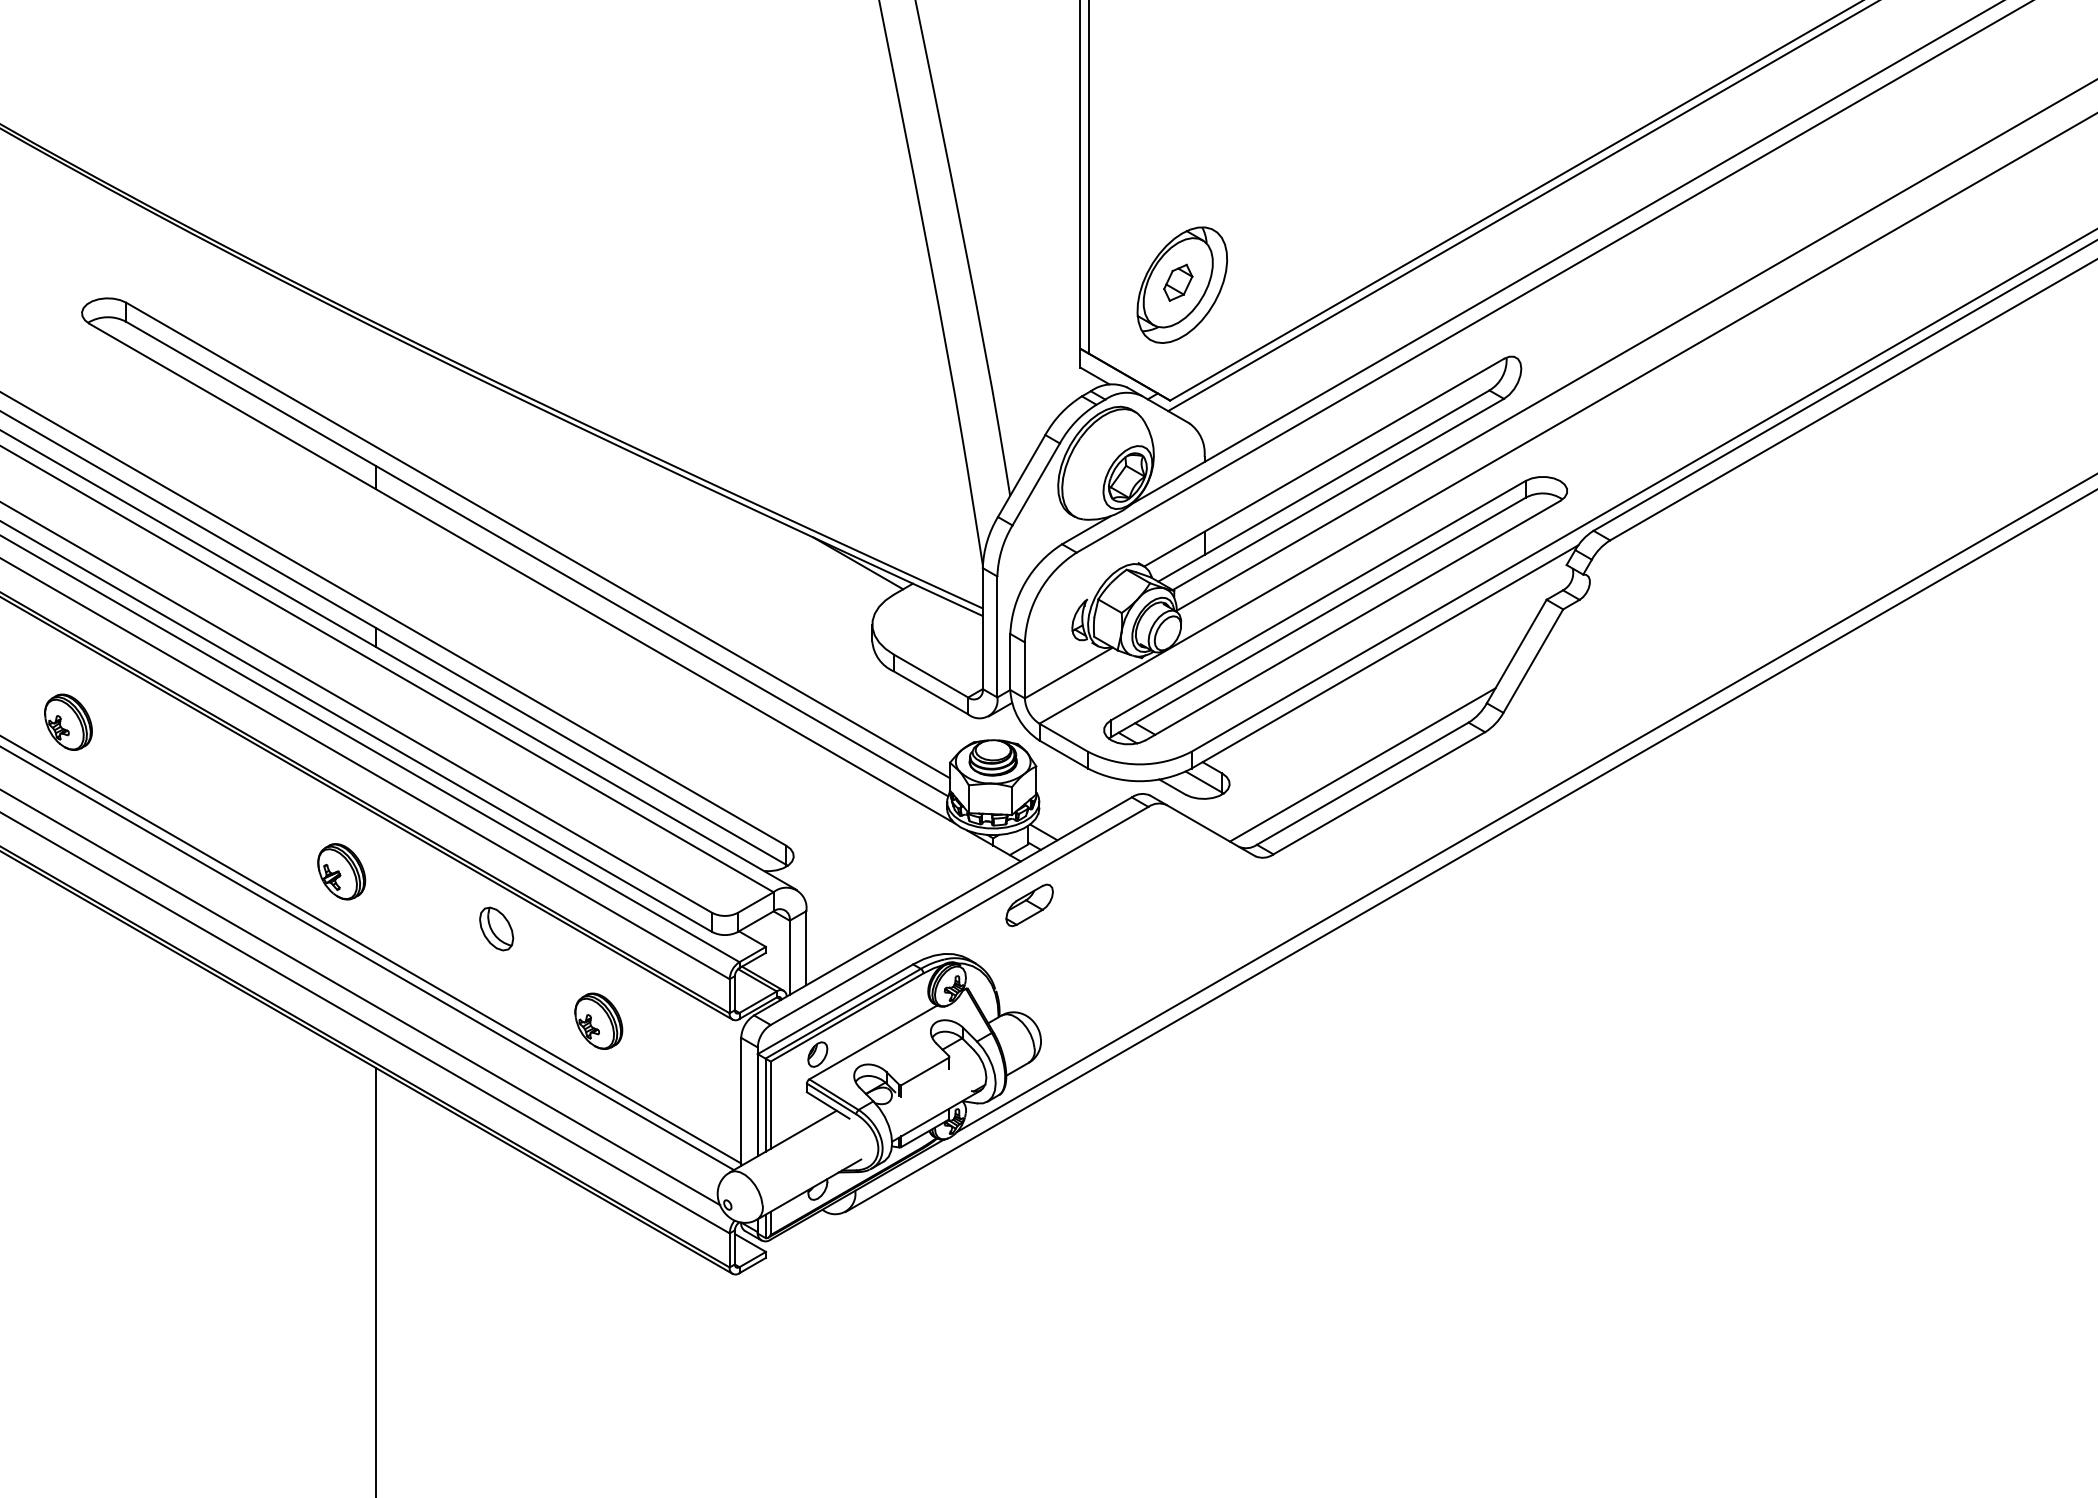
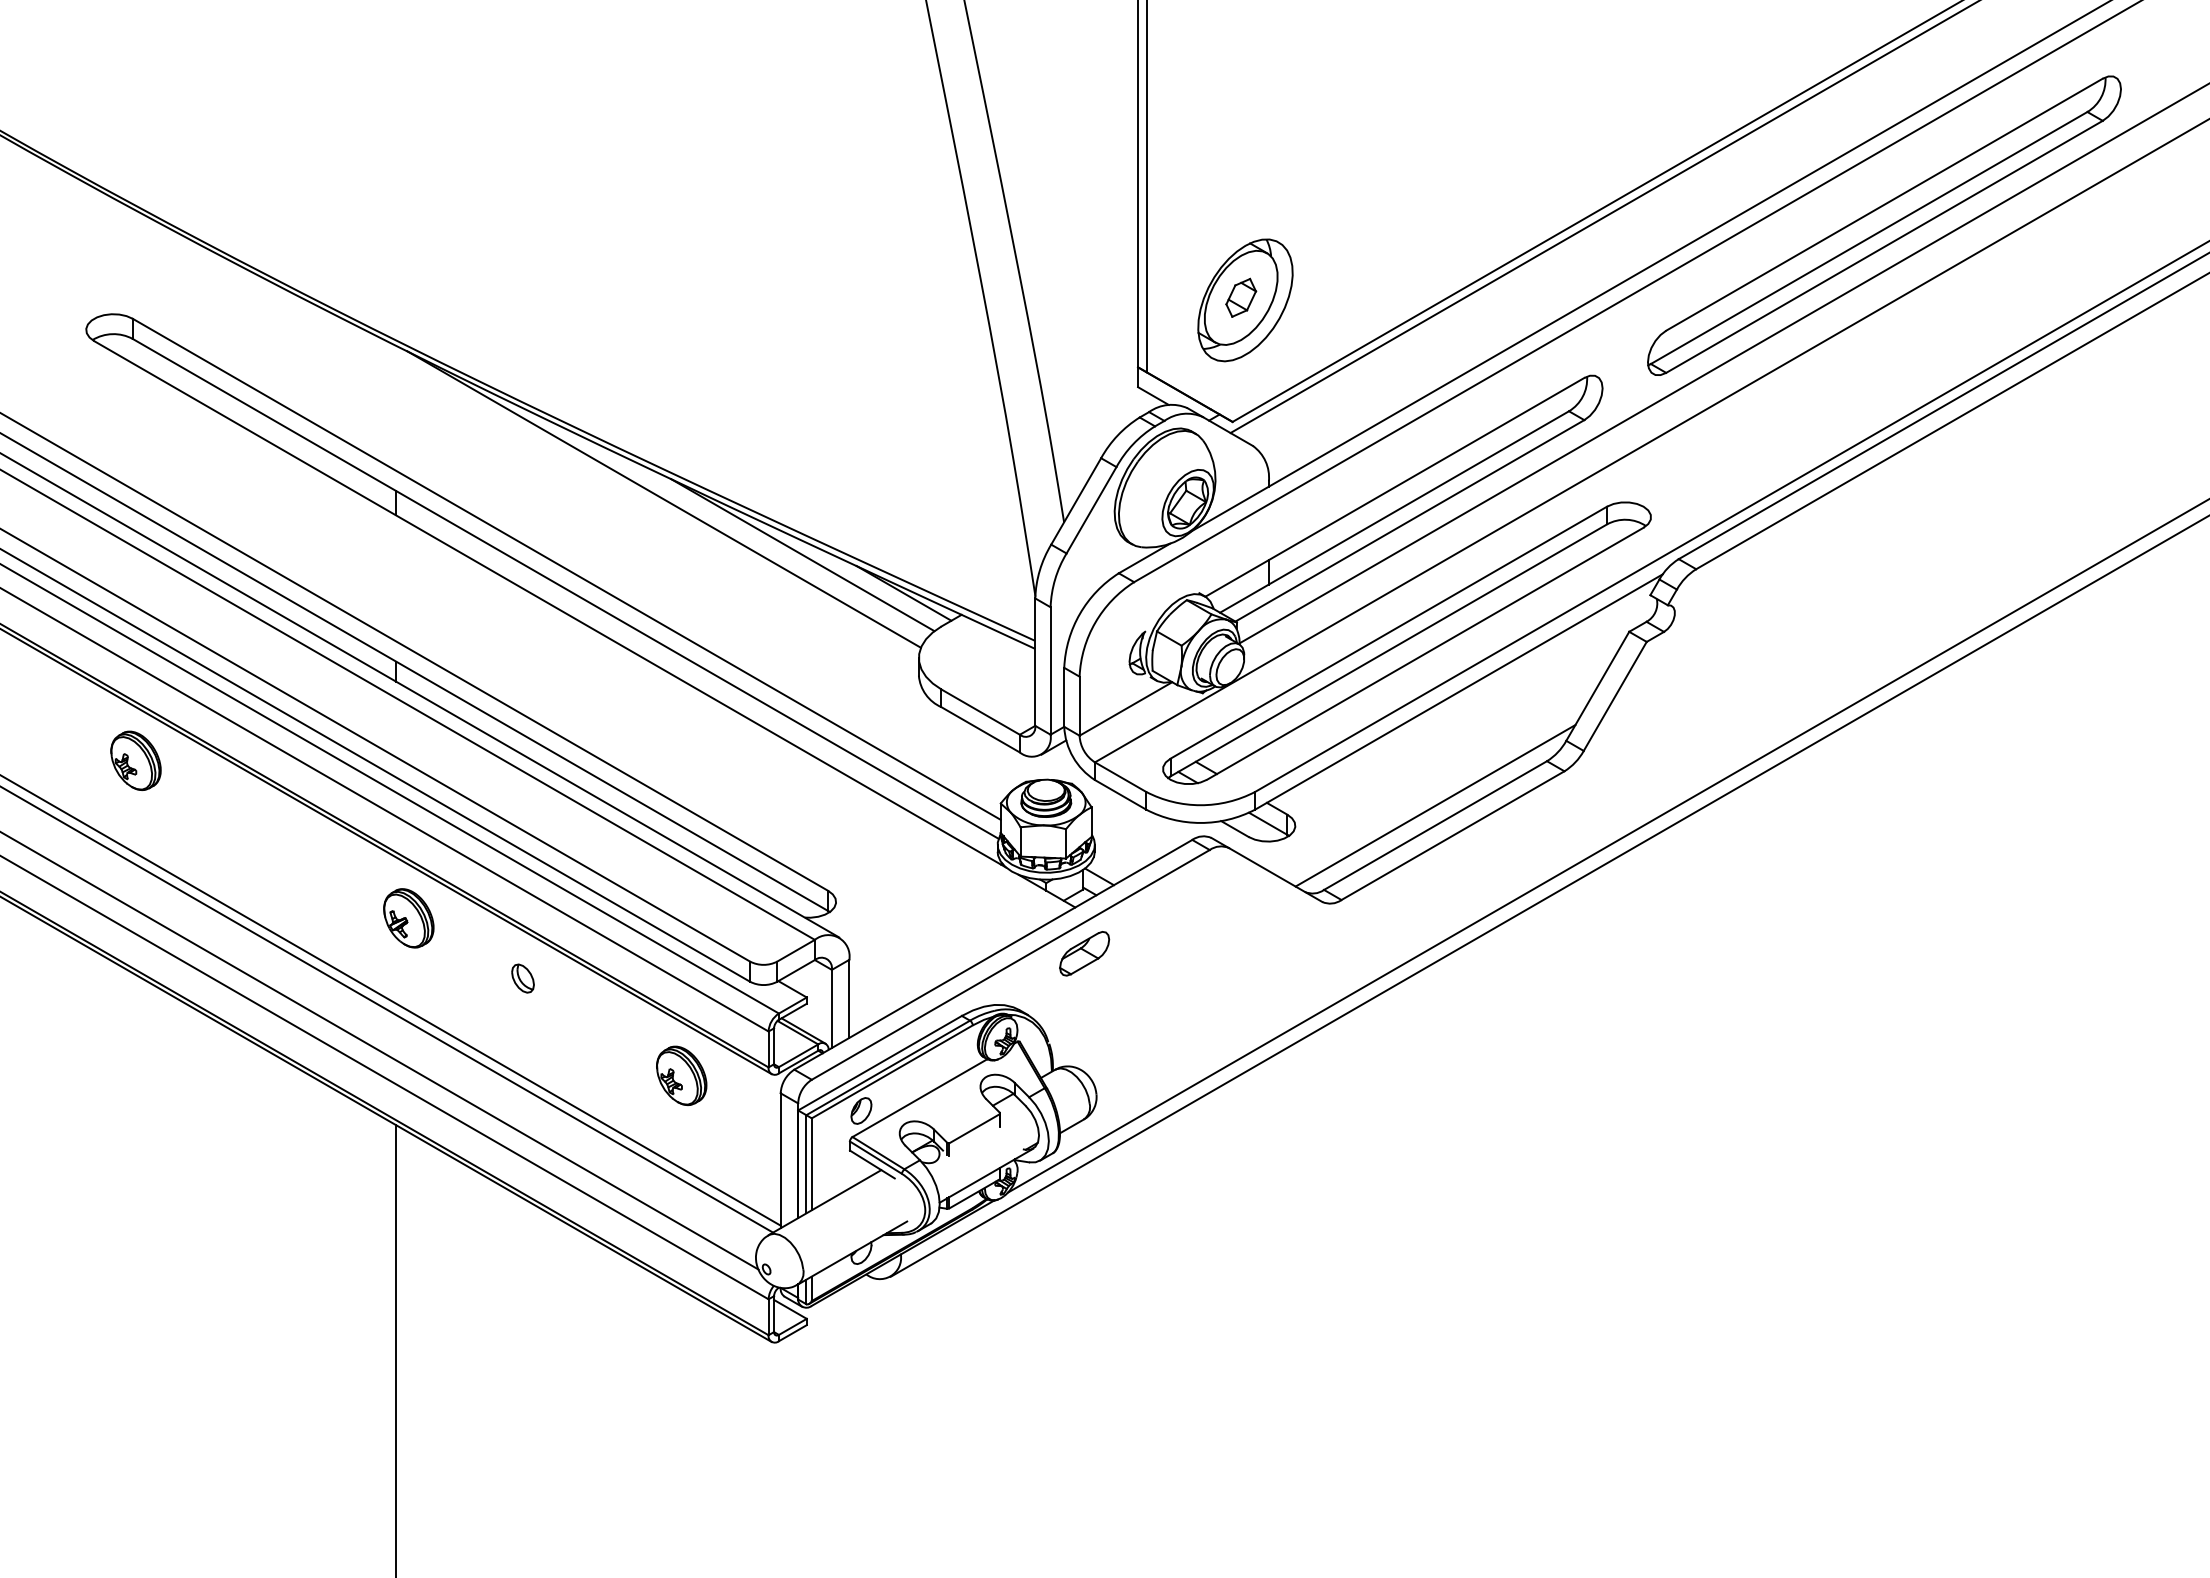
part: (1788, 214) -> (1884, 225), added
line: (629, 474) -> (663, 499), added
line: (761, 527) -> (802, 555), added
part: (68, 721) -> (135, 760), moved
part: (341, 871) -> (408, 918), moved
part: (496, 928) -> (522, 978), size x0.62
part: (598, 1020) -> (681, 1075), moved

